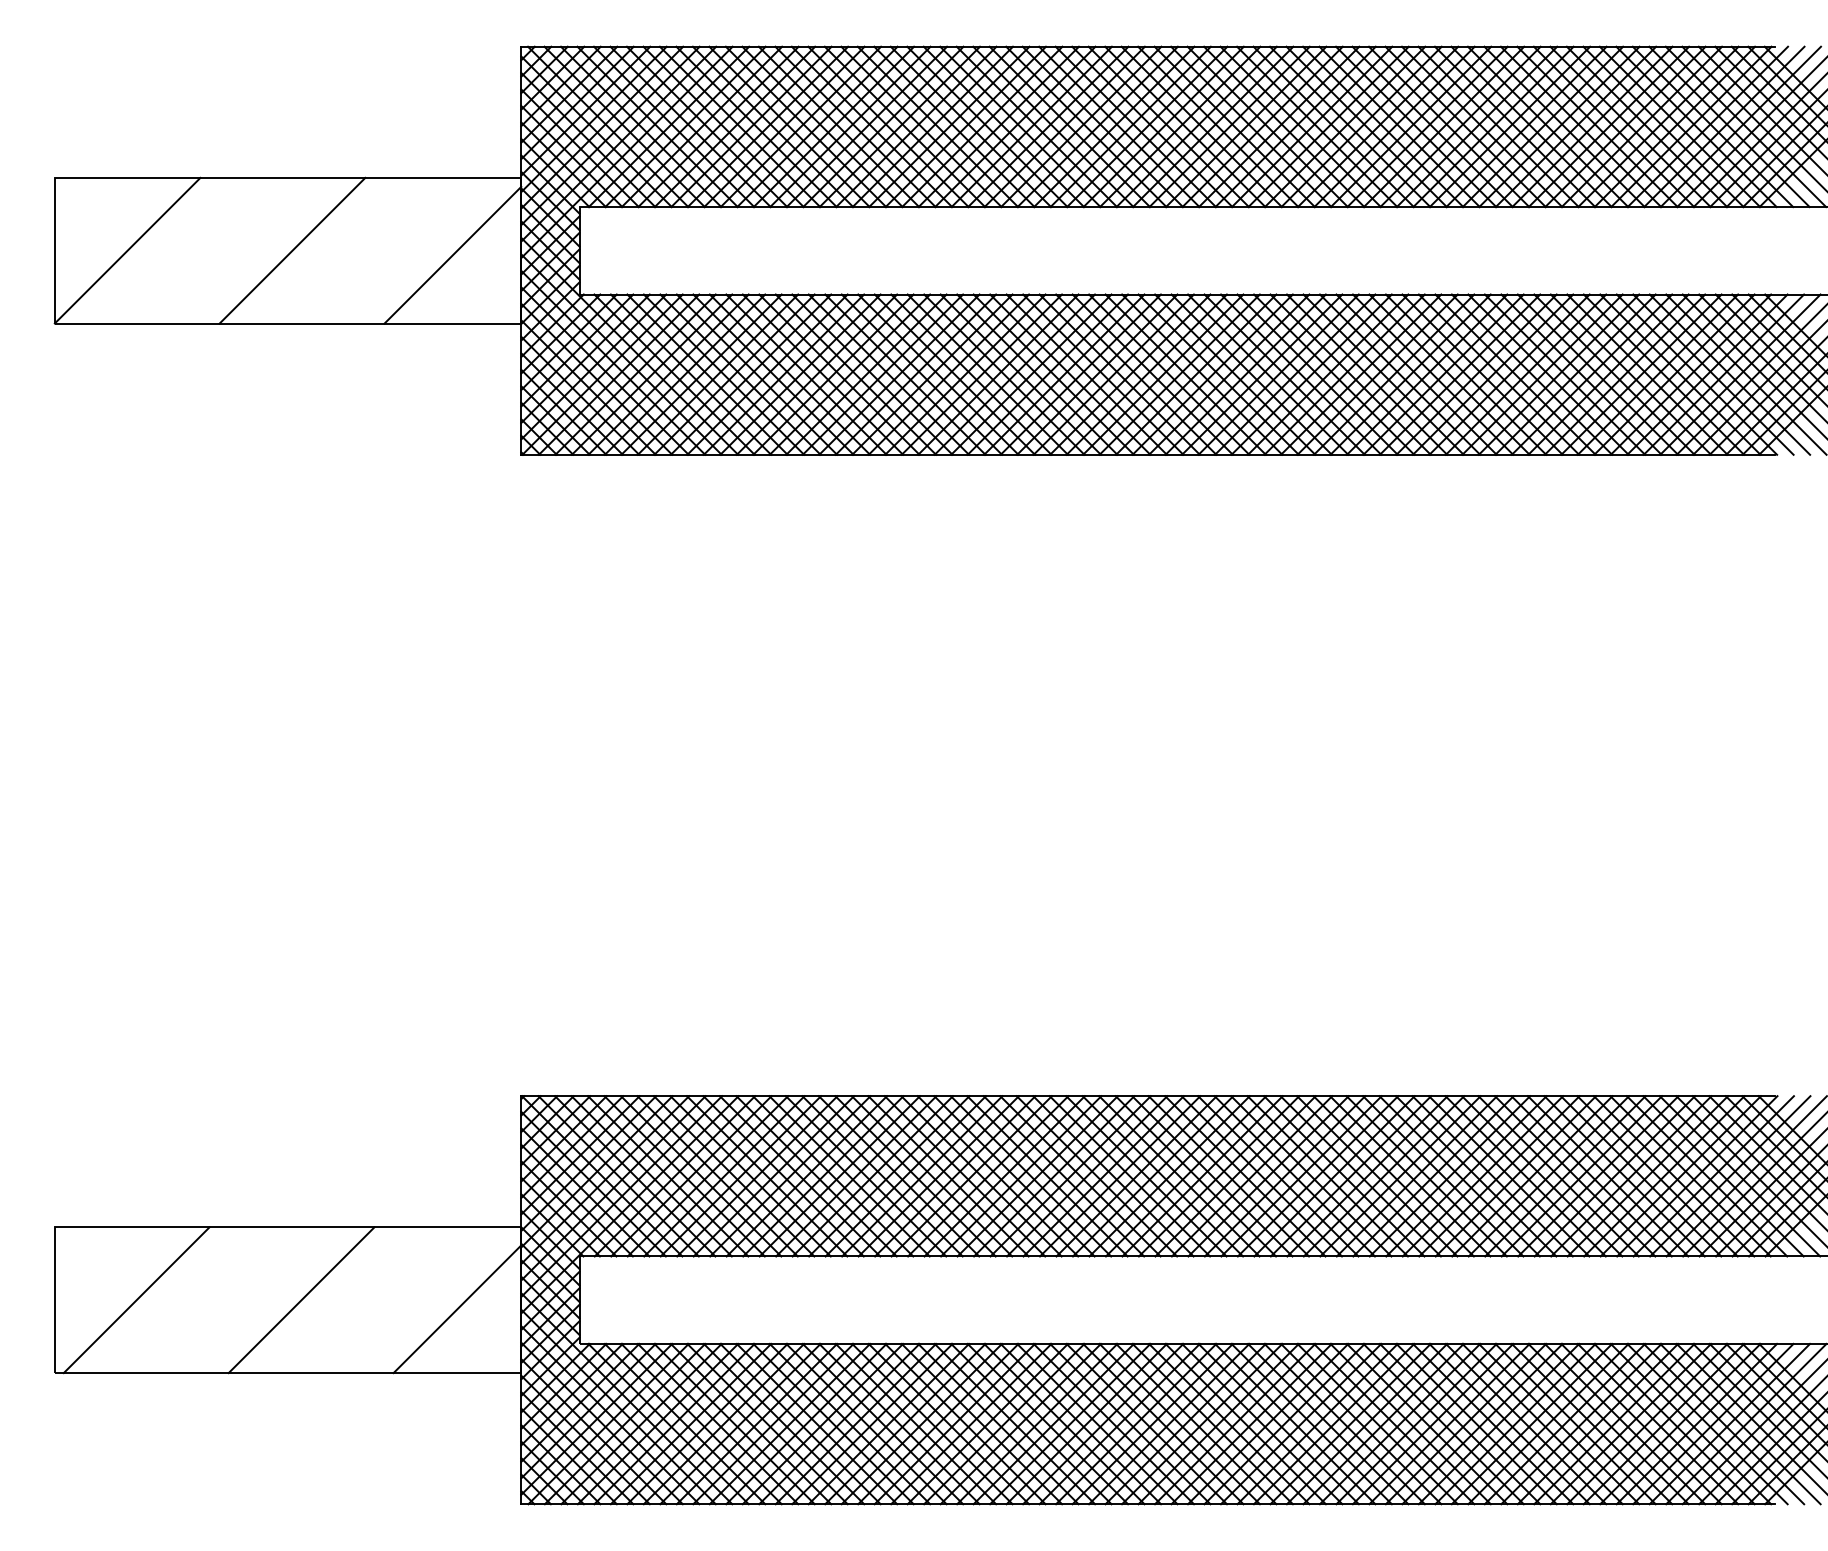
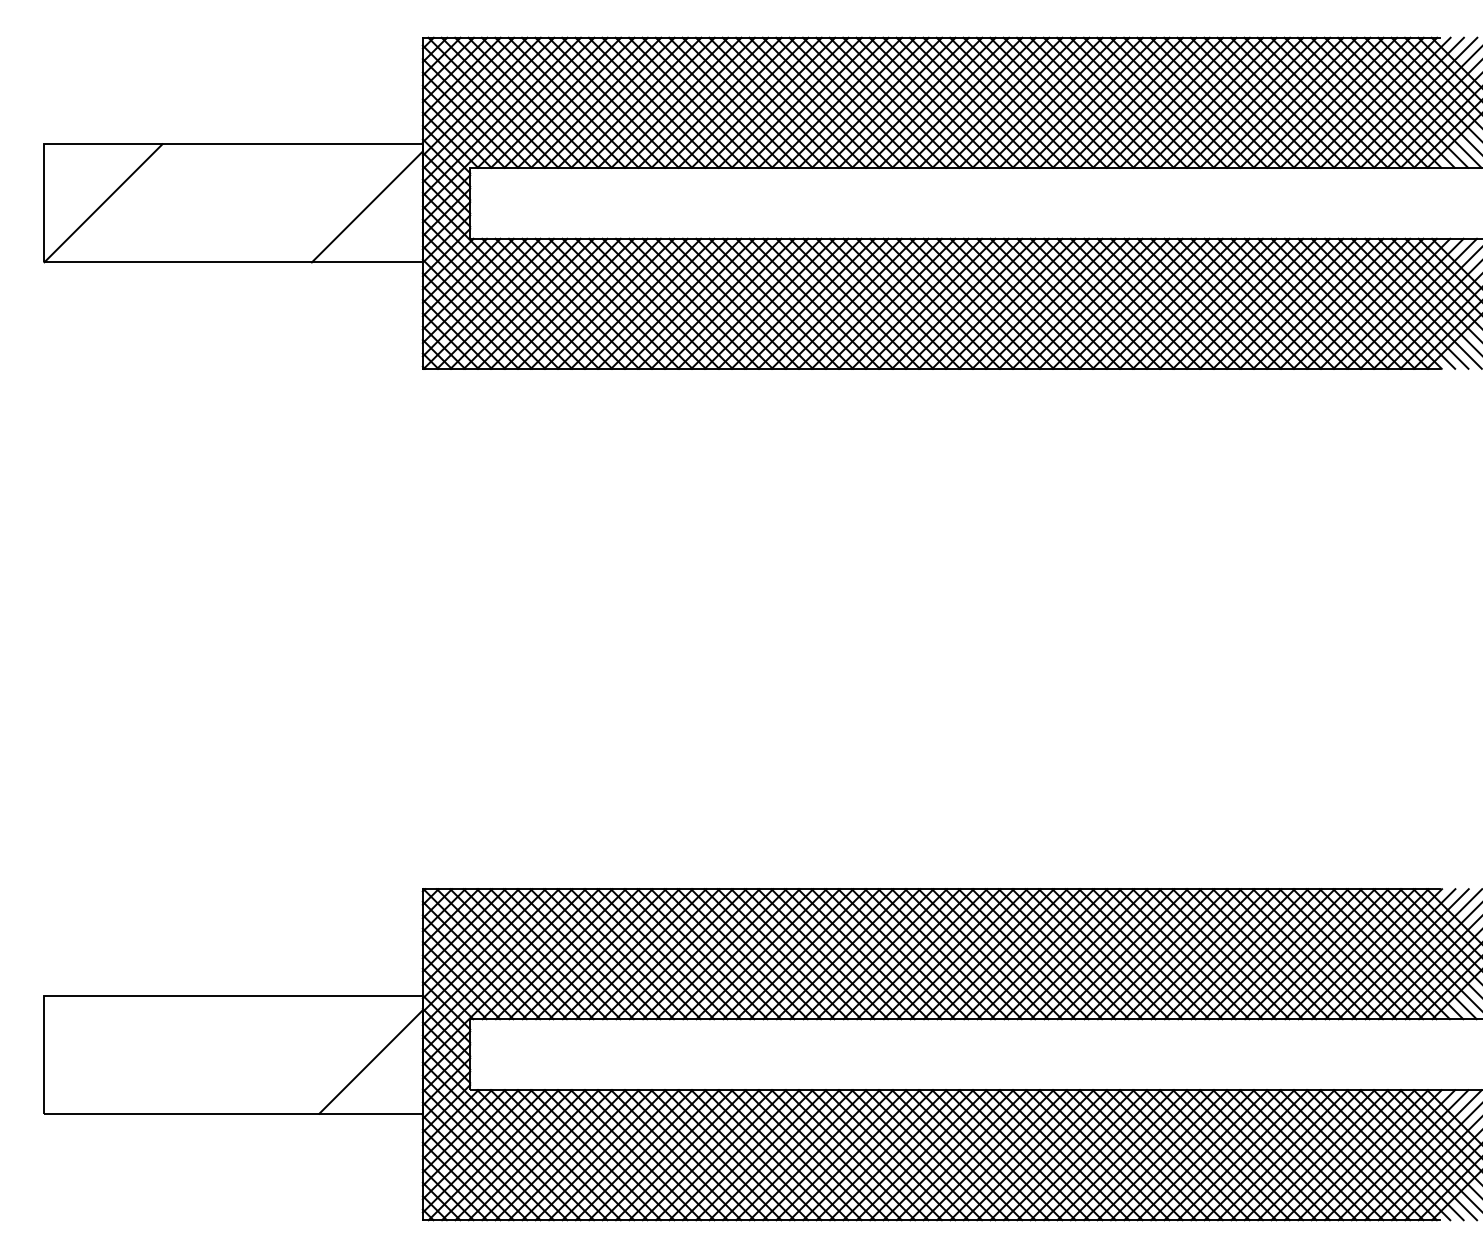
line: (292, 251) -> (237, 203), removed
line: (136, 1299) -> (110, 1054), removed
line: (301, 1299) -> (244, 1054), removed

